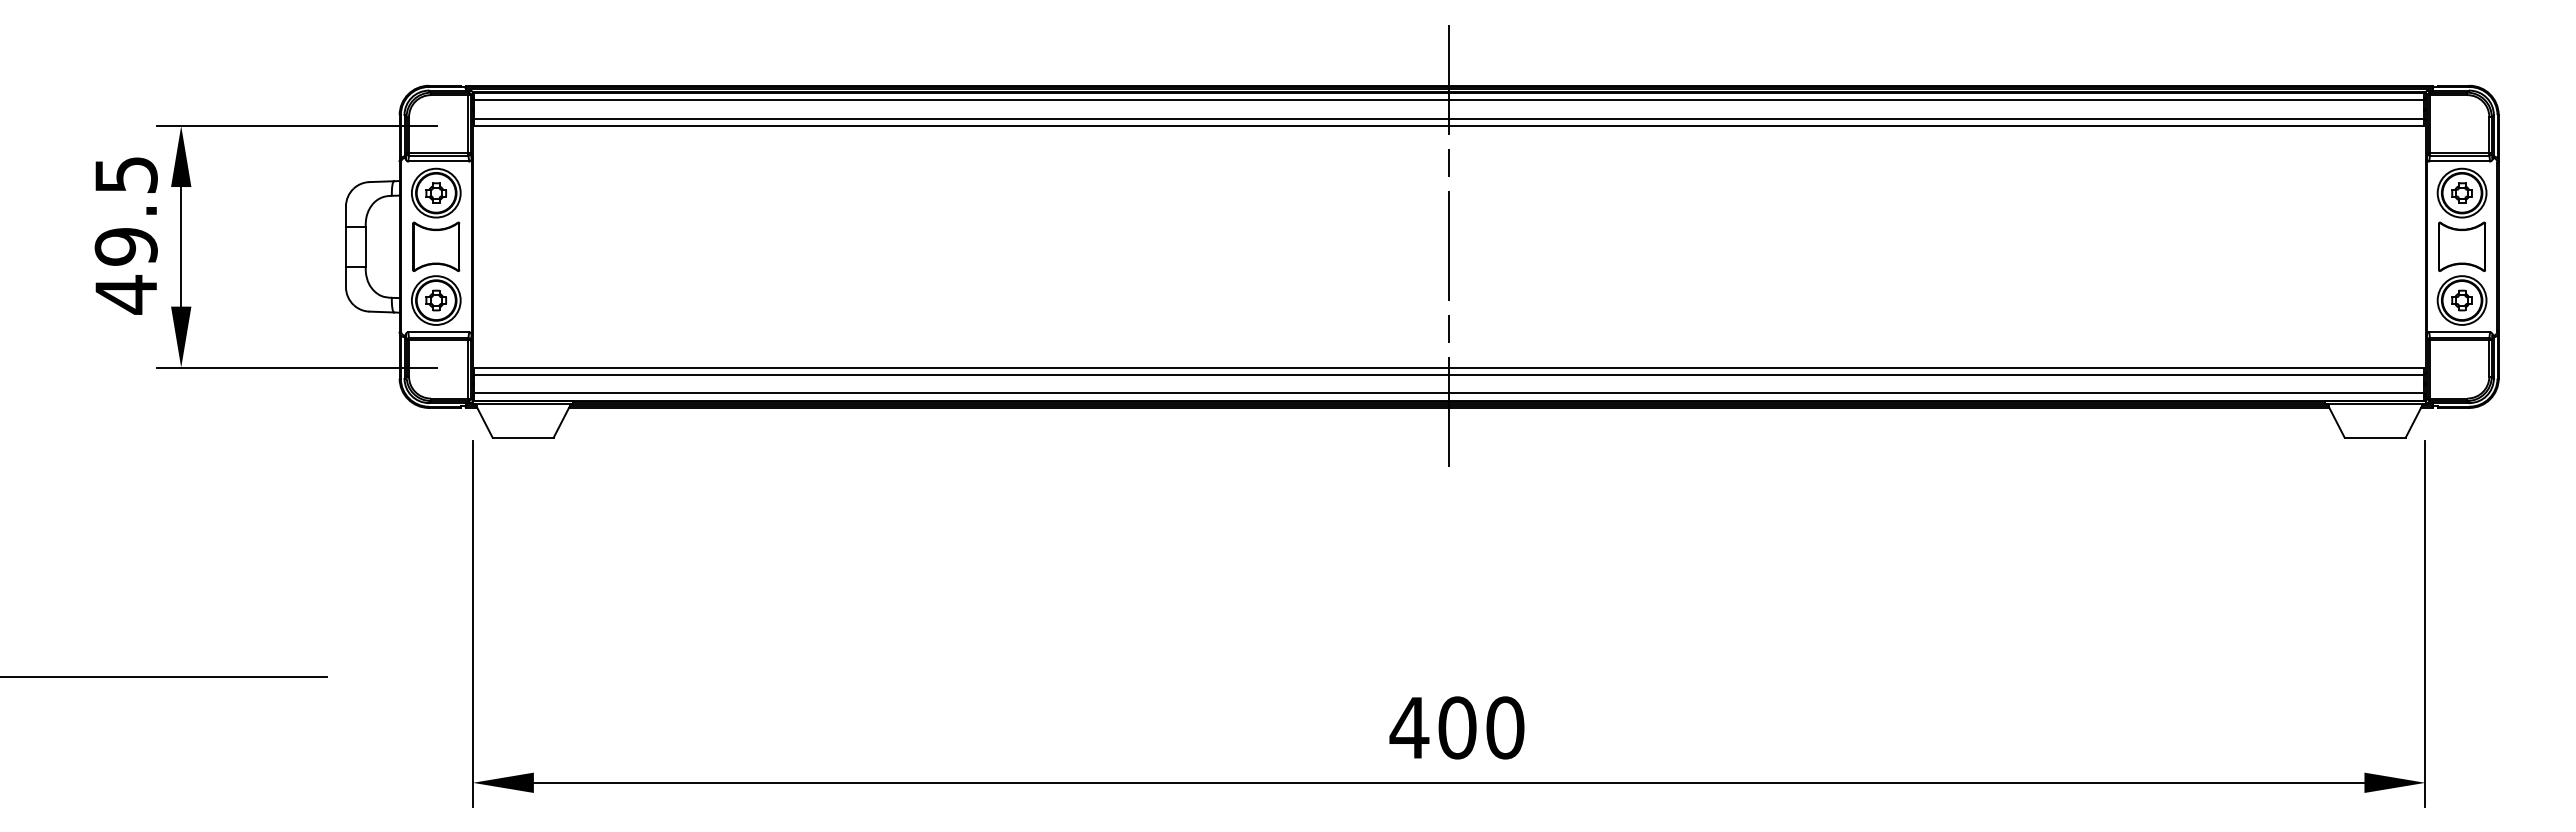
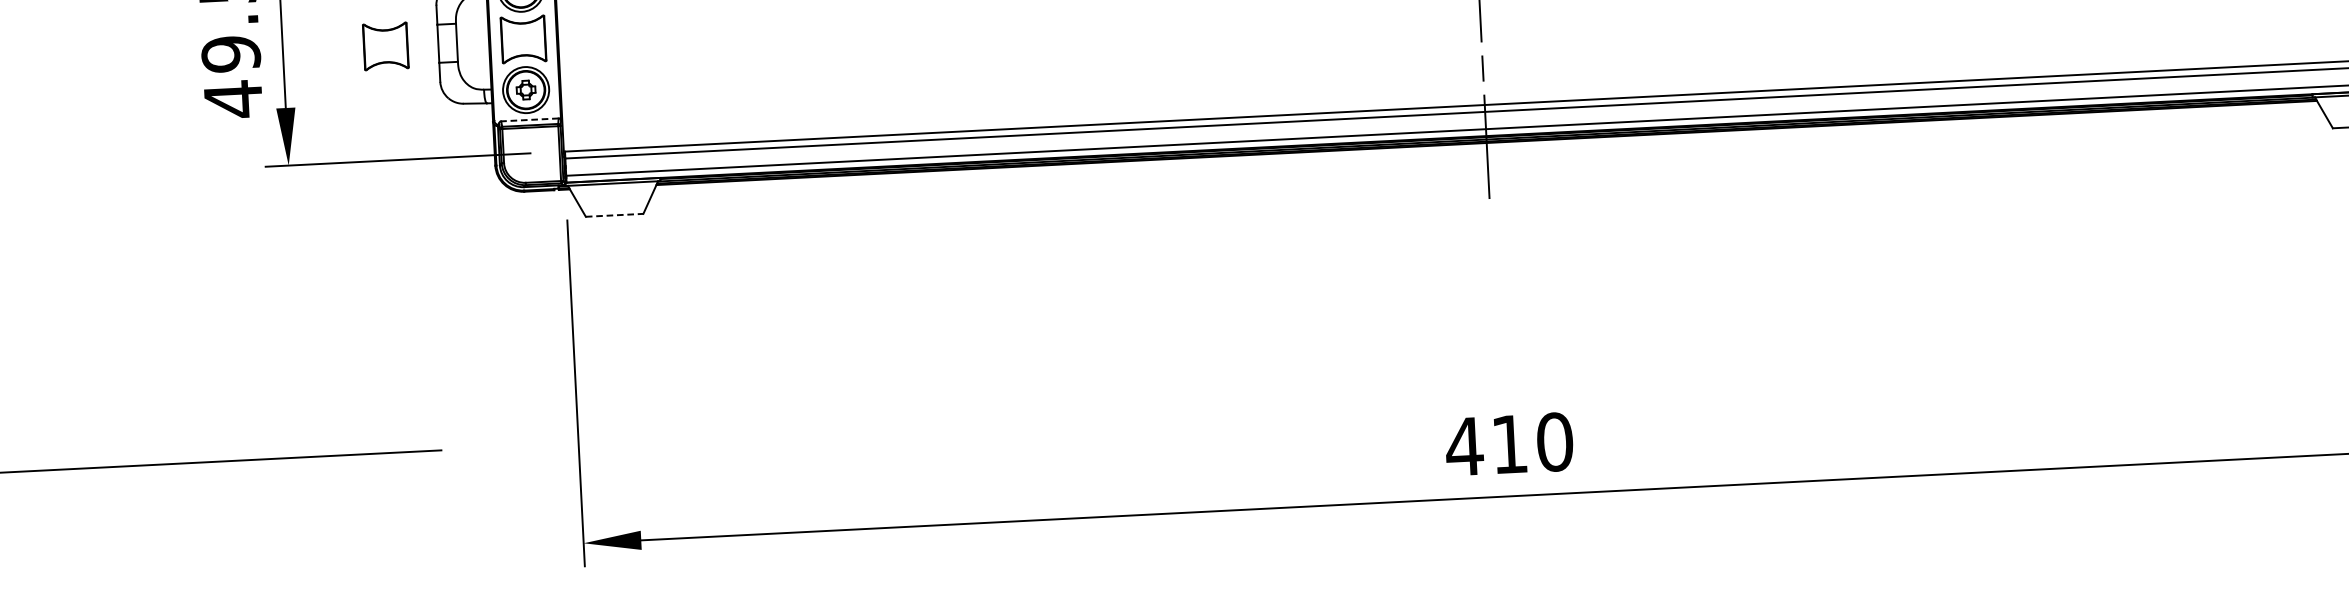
part: (290, 246) -> (386, 46), added
line: (438, 332) -> (529, 120), solid -> dashed
line: (523, 437) -> (614, 215), solid -> dashed
text: (1457, 727) -> (1509, 444), 400 -> 410

